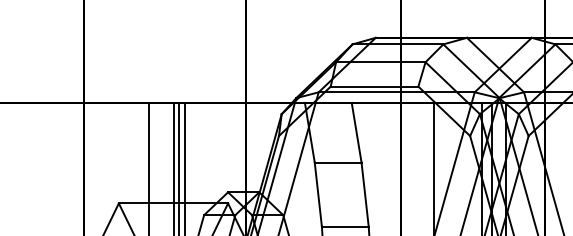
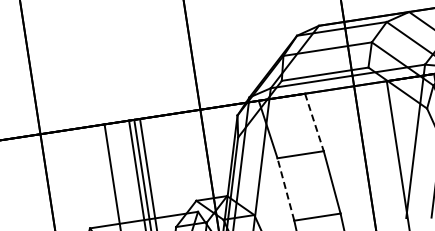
line: (356, 133) -> (314, 123), solid -> dashed
line: (318, 194) -> (286, 189), solid -> dashed

